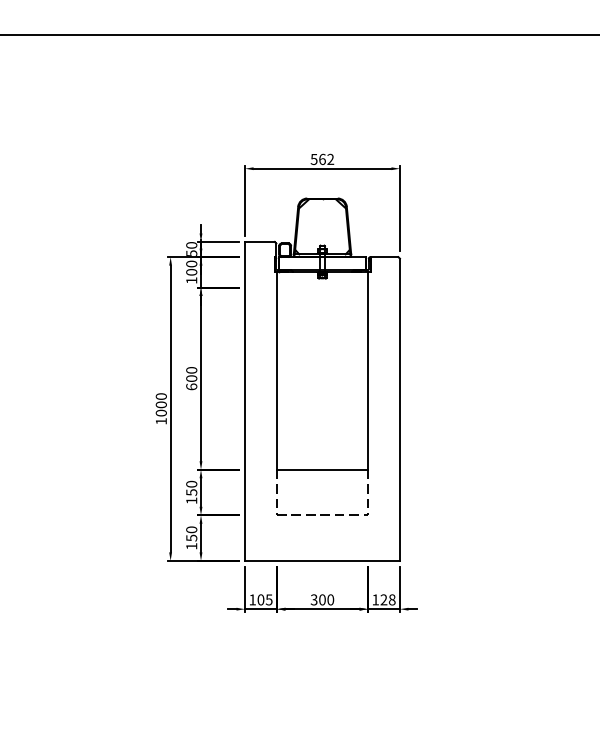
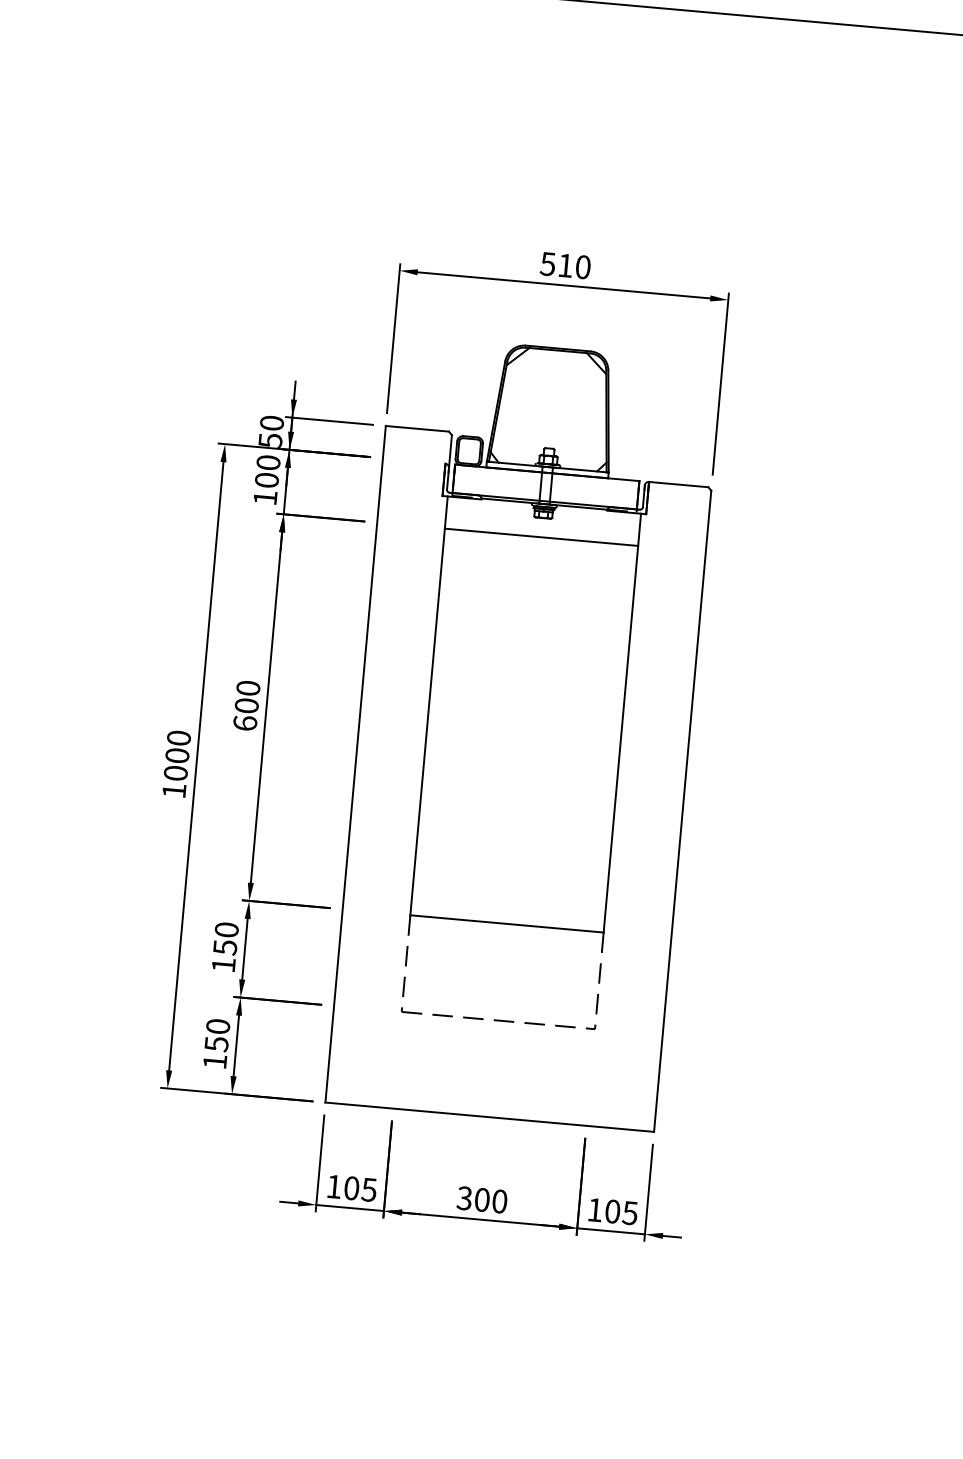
text: (326, 159) -> (574, 266), 562 -> 510
line: (322, 287) -> (541, 537), added
text: (387, 599) -> (620, 1211), 128 -> 105

